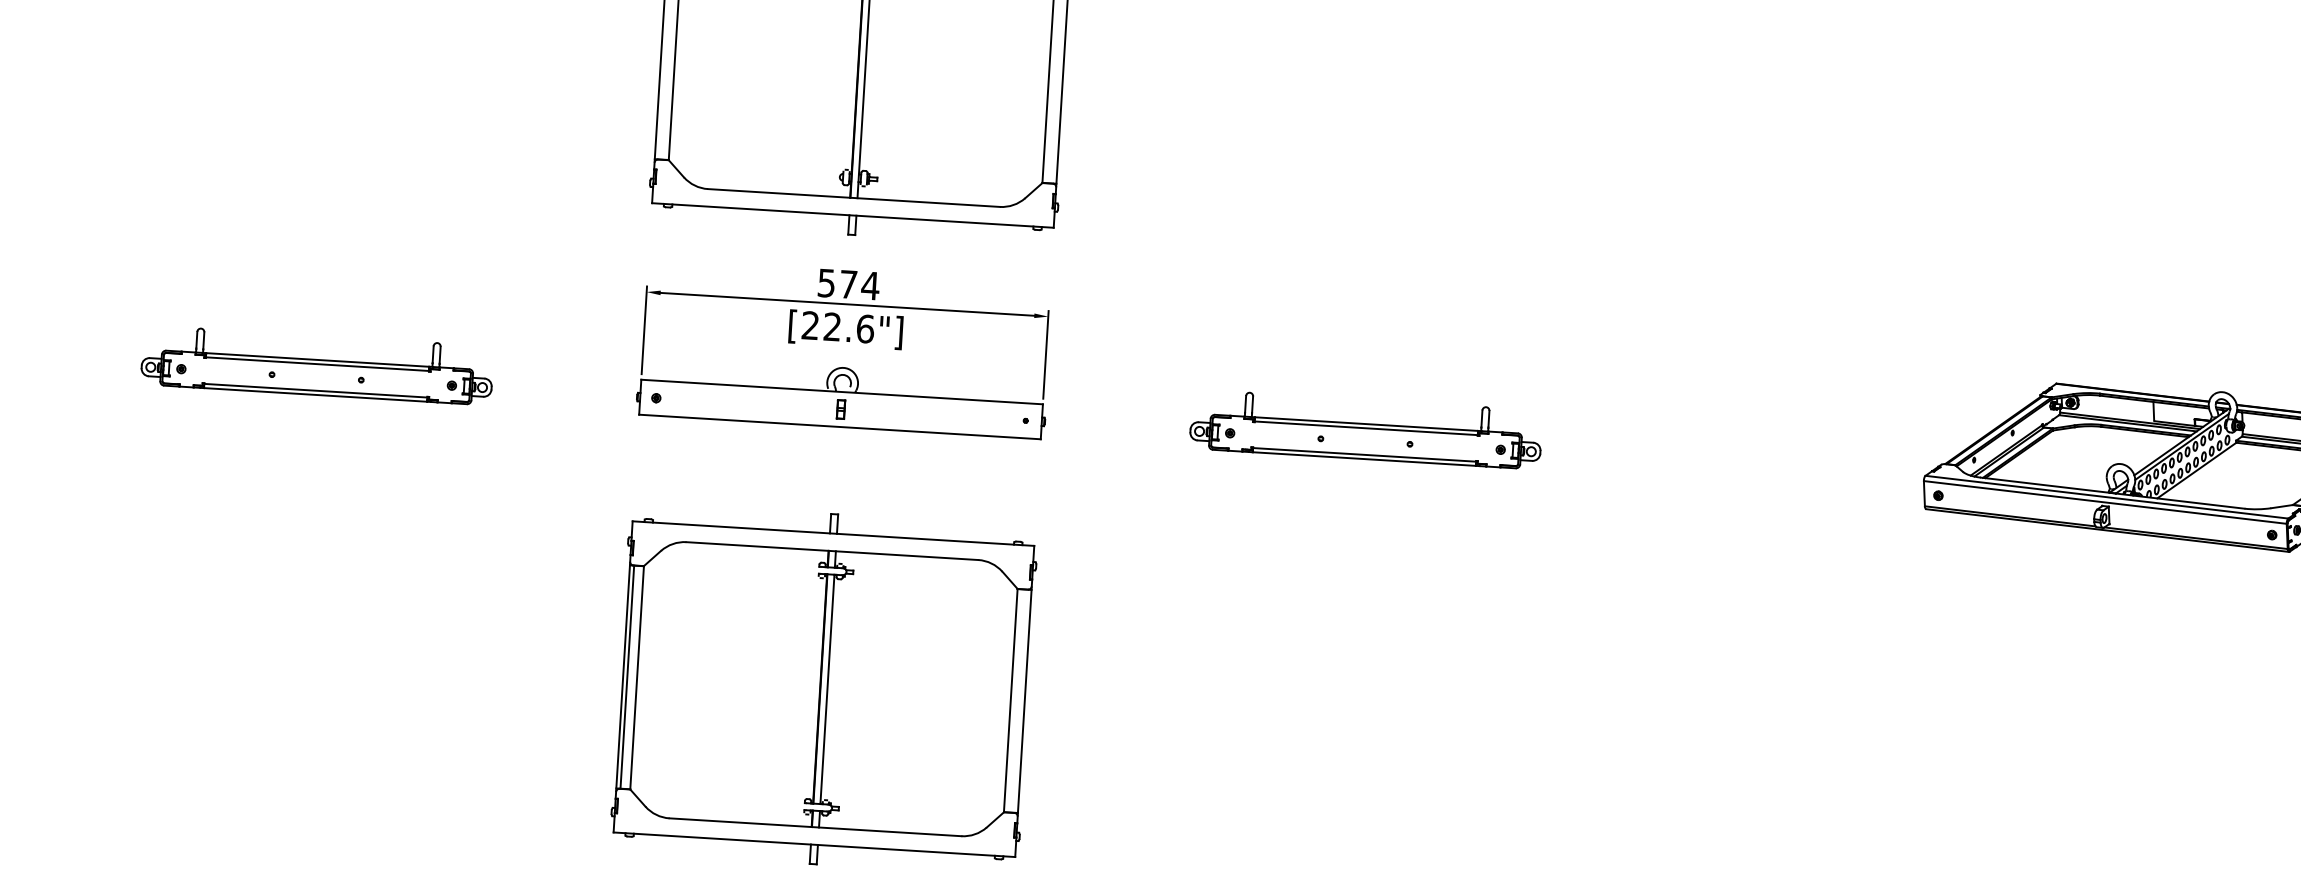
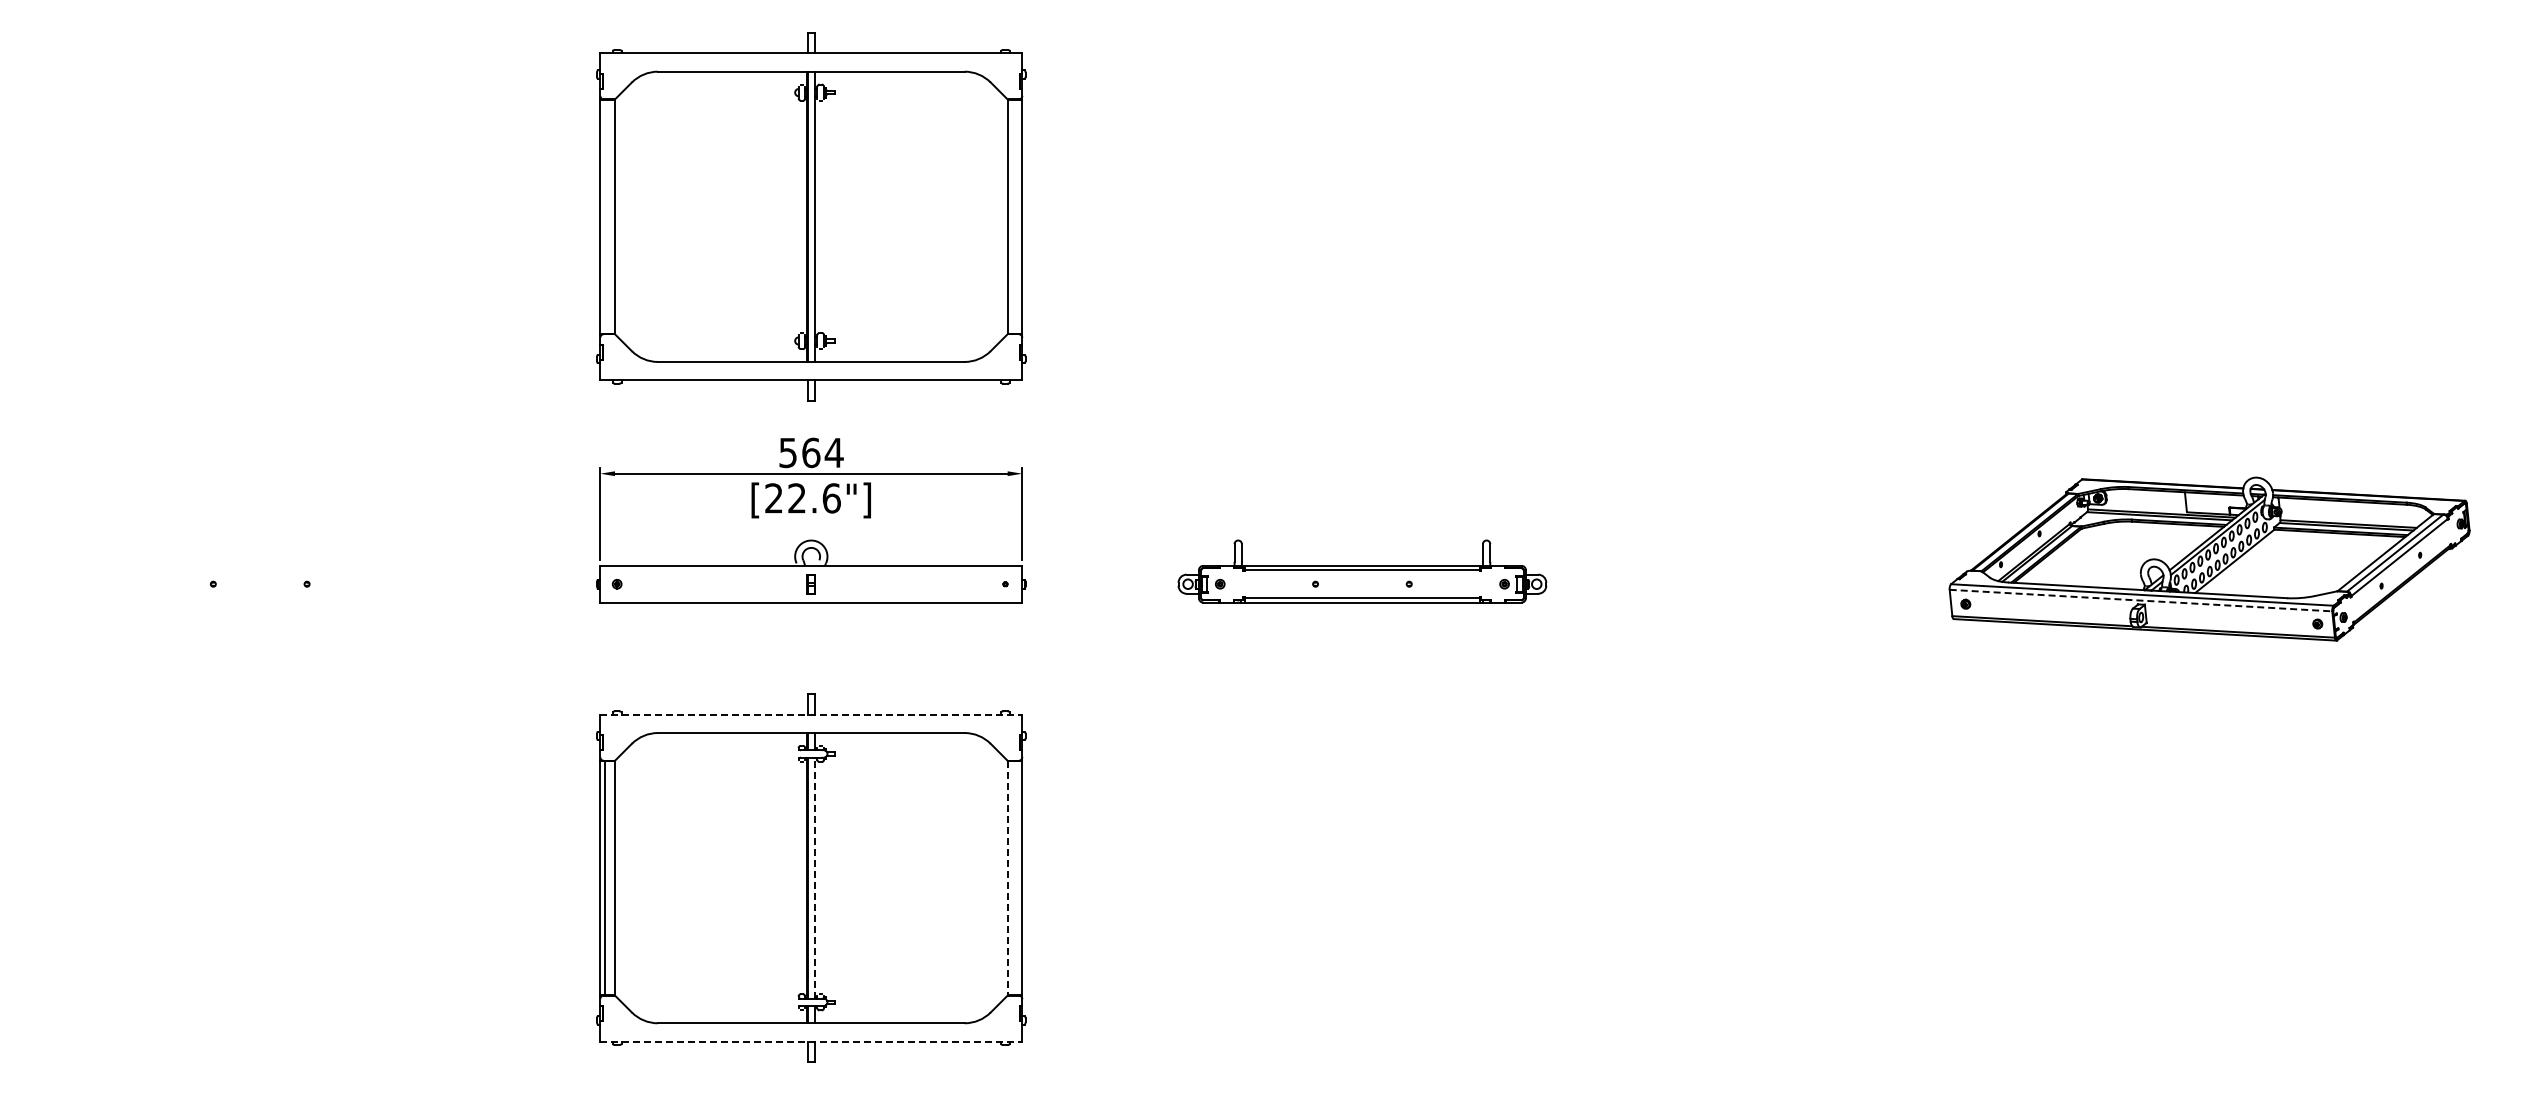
text: (848, 284) -> (811, 452), 574 -> 564
part: (316, 365) -> (259, 571), removed
line: (2105, 502) -> (2141, 600), solid -> dashed
line: (833, 533) -> (811, 714), solid -> dashed
line: (827, 689) -> (815, 878), solid -> dashed
line: (1010, 700) -> (1007, 878), solid -> dashed
line: (814, 844) -> (811, 1041), solid -> dashed

